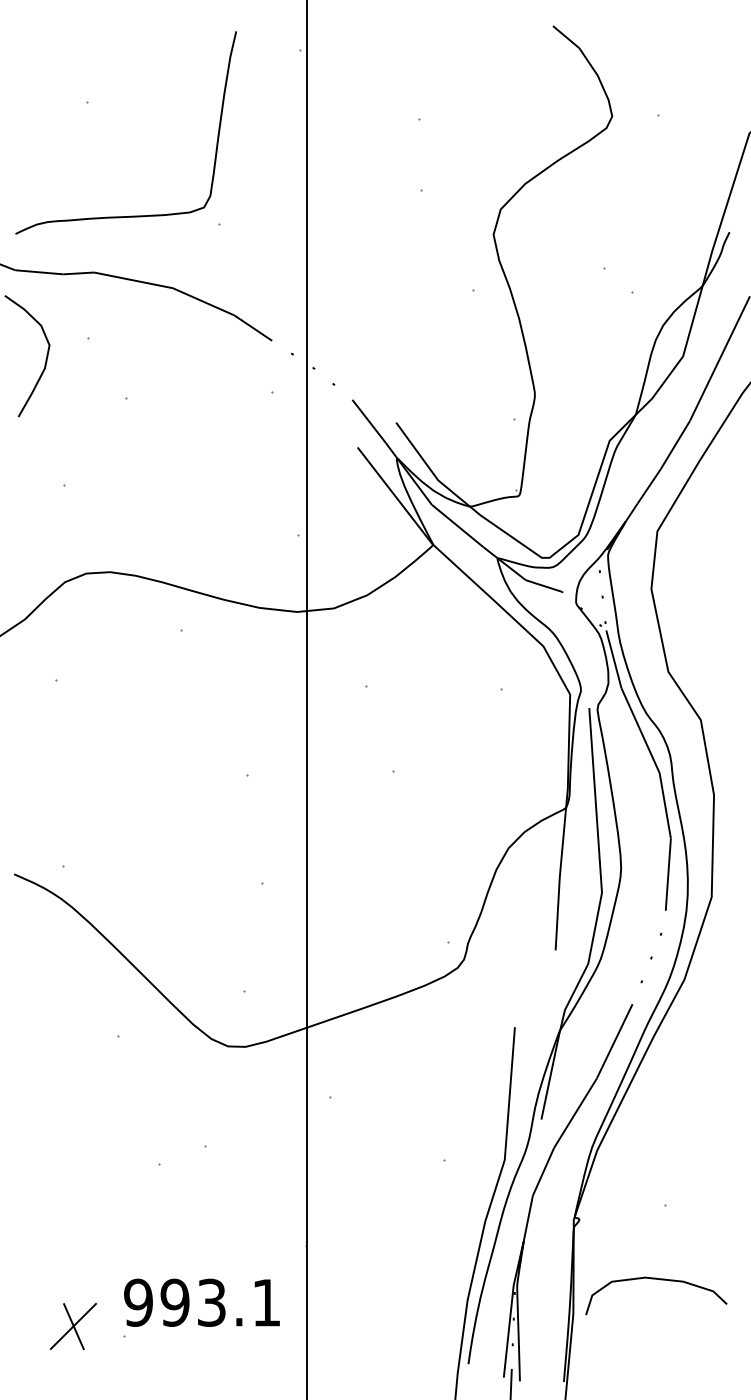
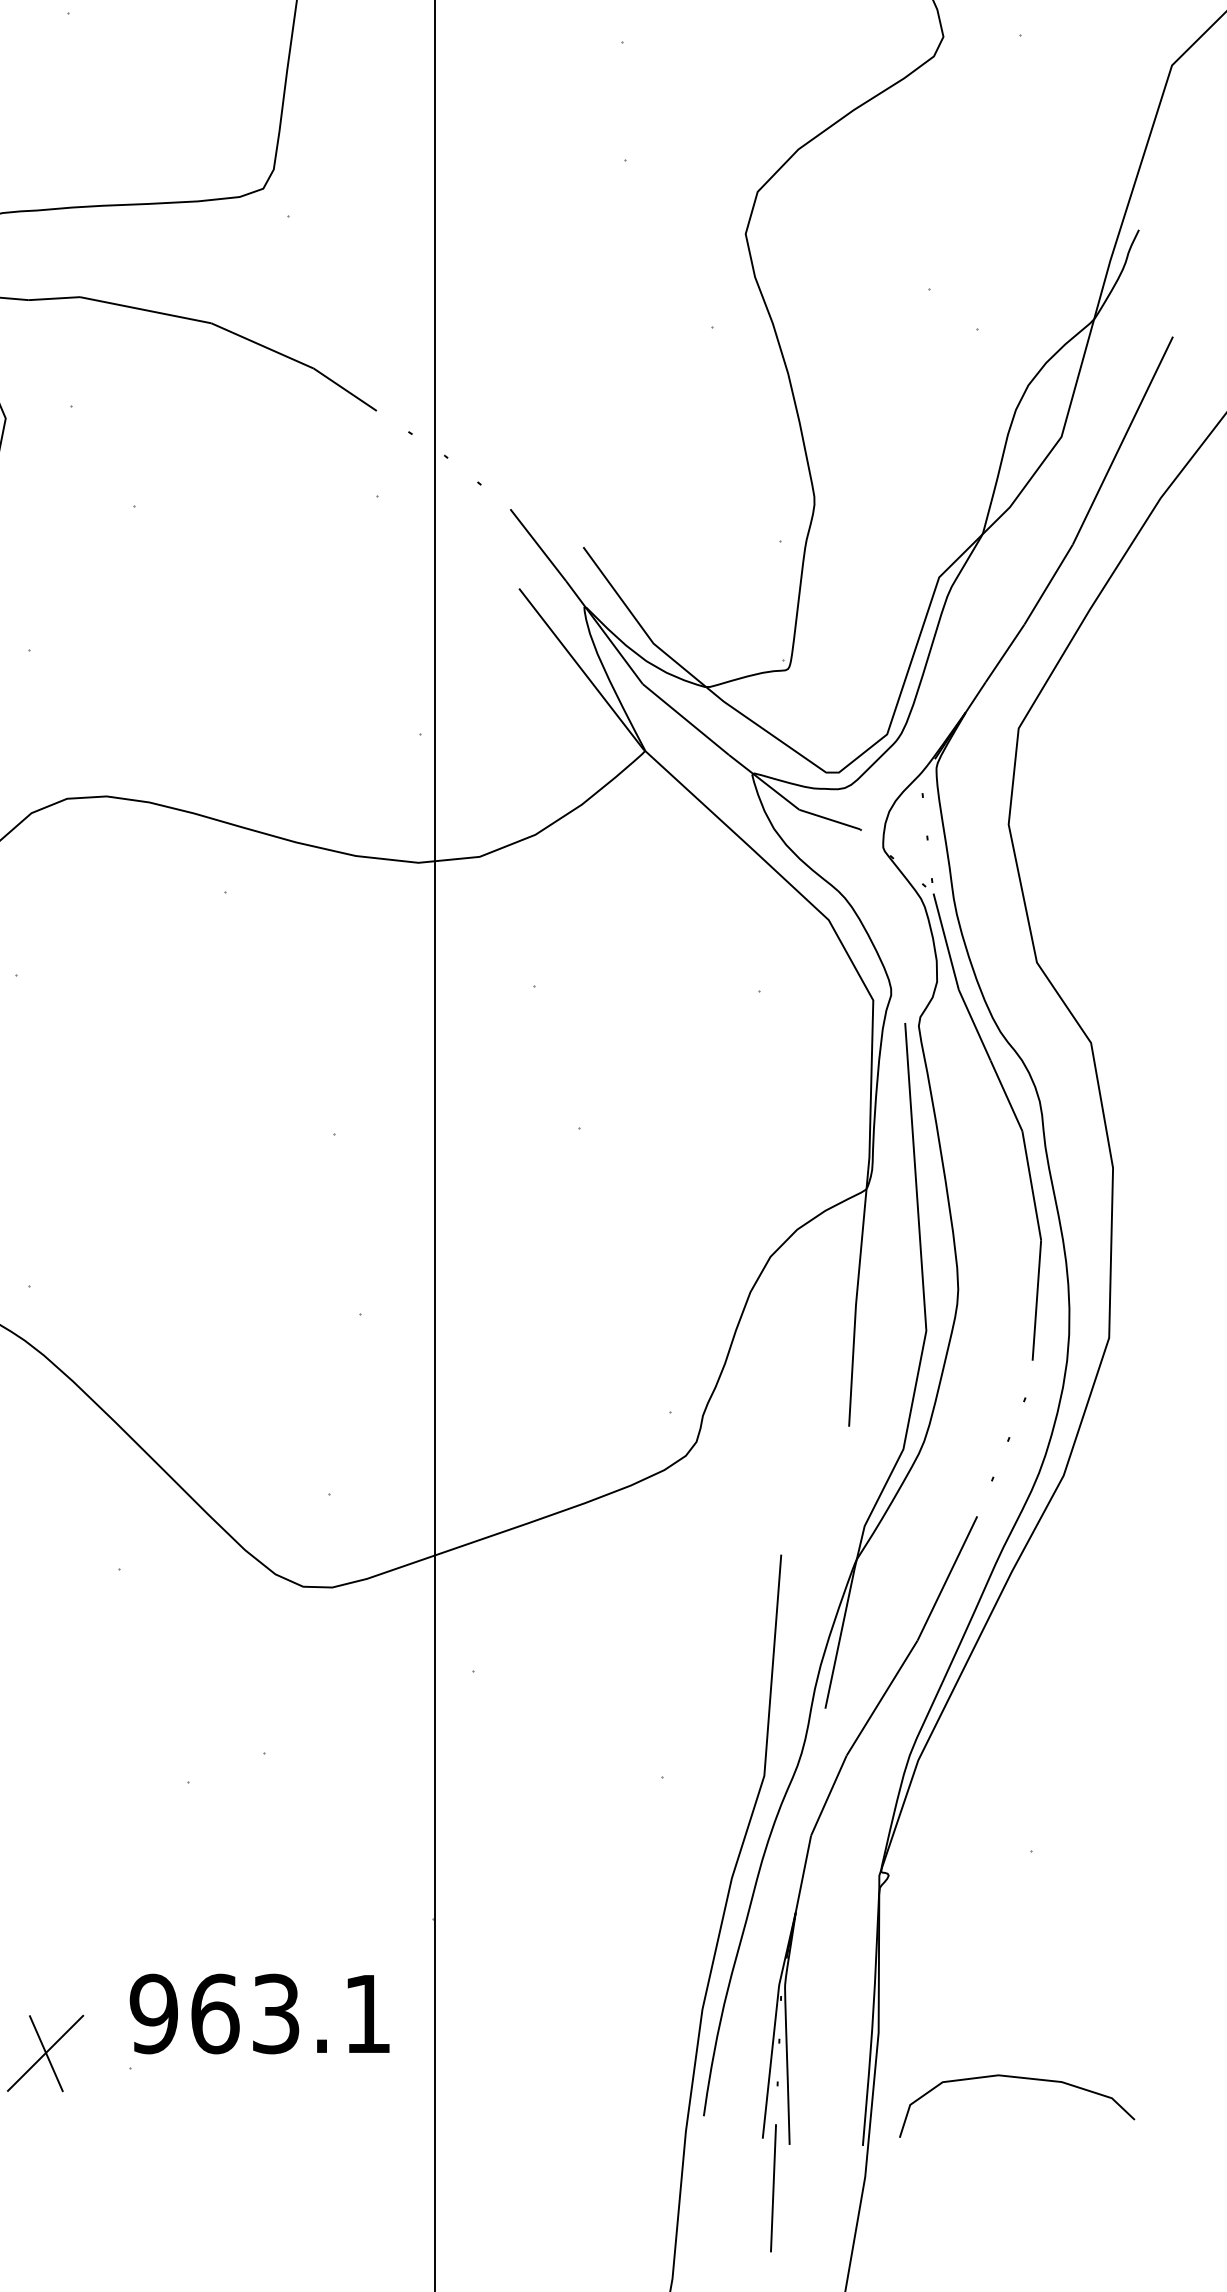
curve: (660, 1280) -> (1023, 2080), moved
text: (174, 1302) -> (213, 2013), 993.1 -> 963.1

